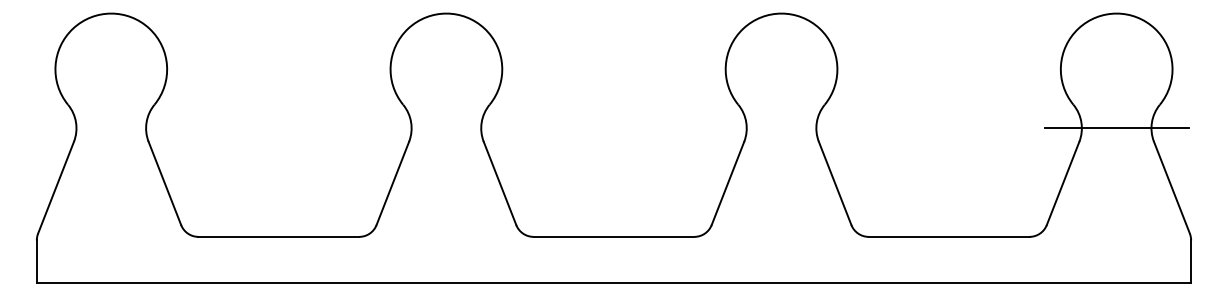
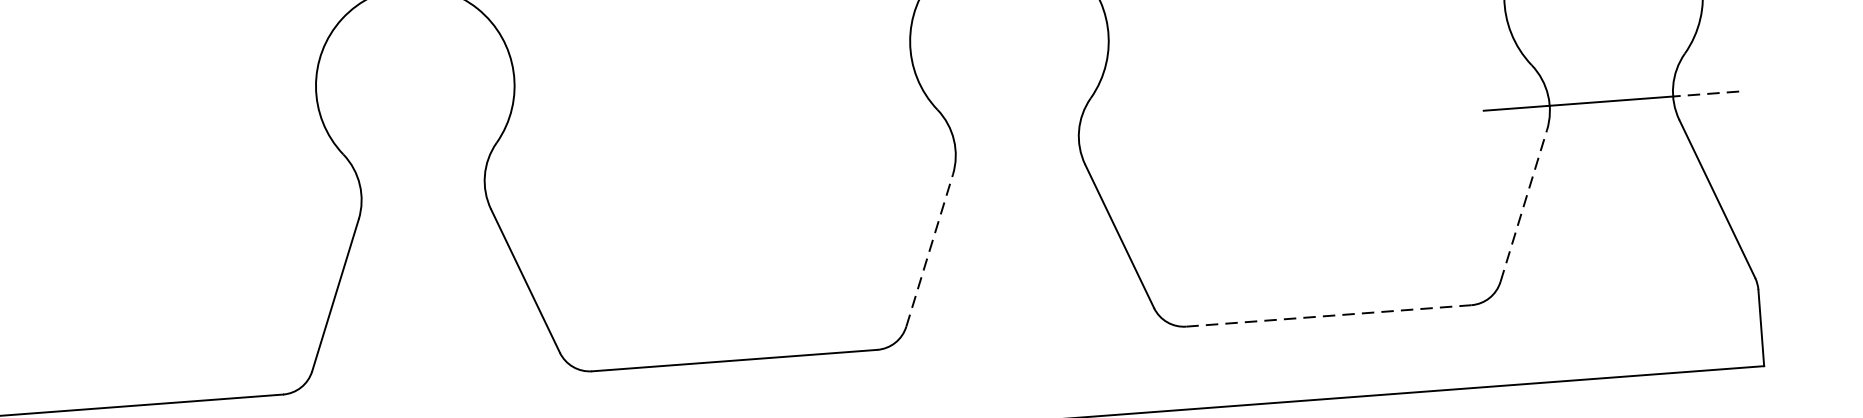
line: (1170, 128) -> (1706, 94), solid -> dashed
line: (727, 183) -> (928, 250), solid -> dashed
line: (1063, 183) -> (1524, 206), solid -> dashed
line: (949, 236) -> (1329, 315), solid -> dashed

